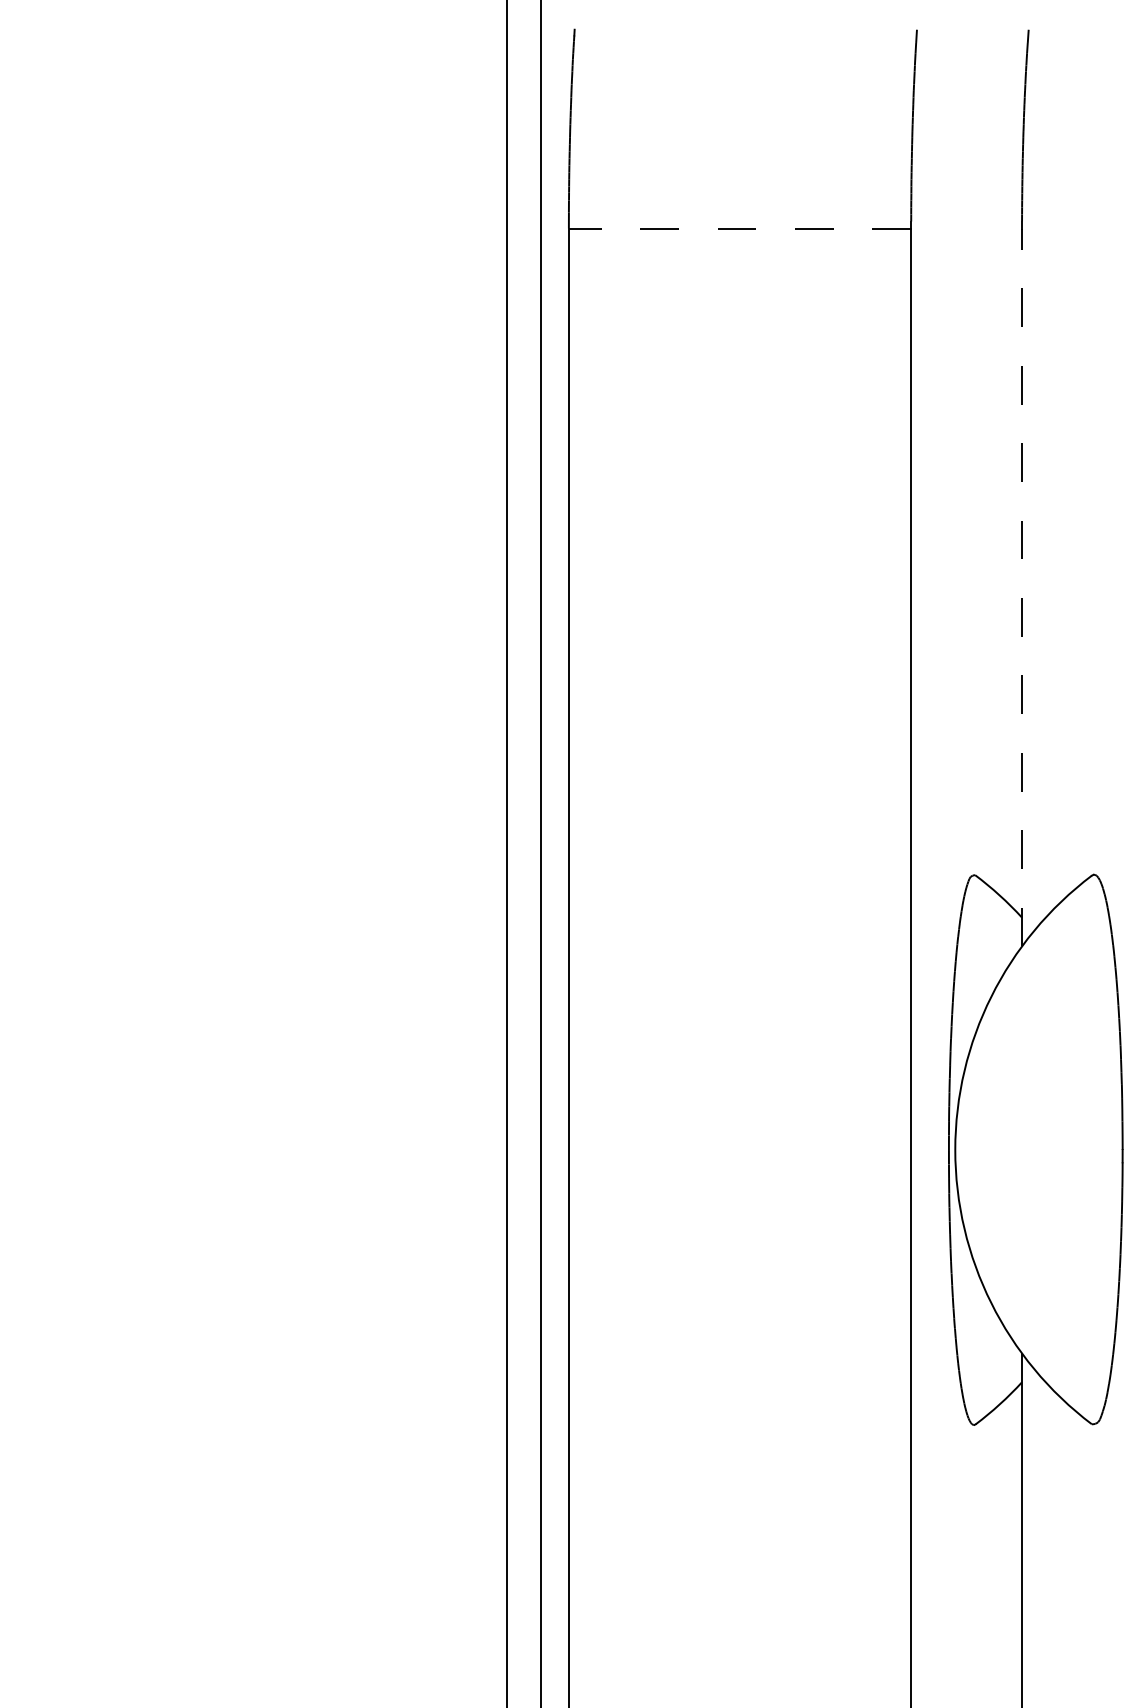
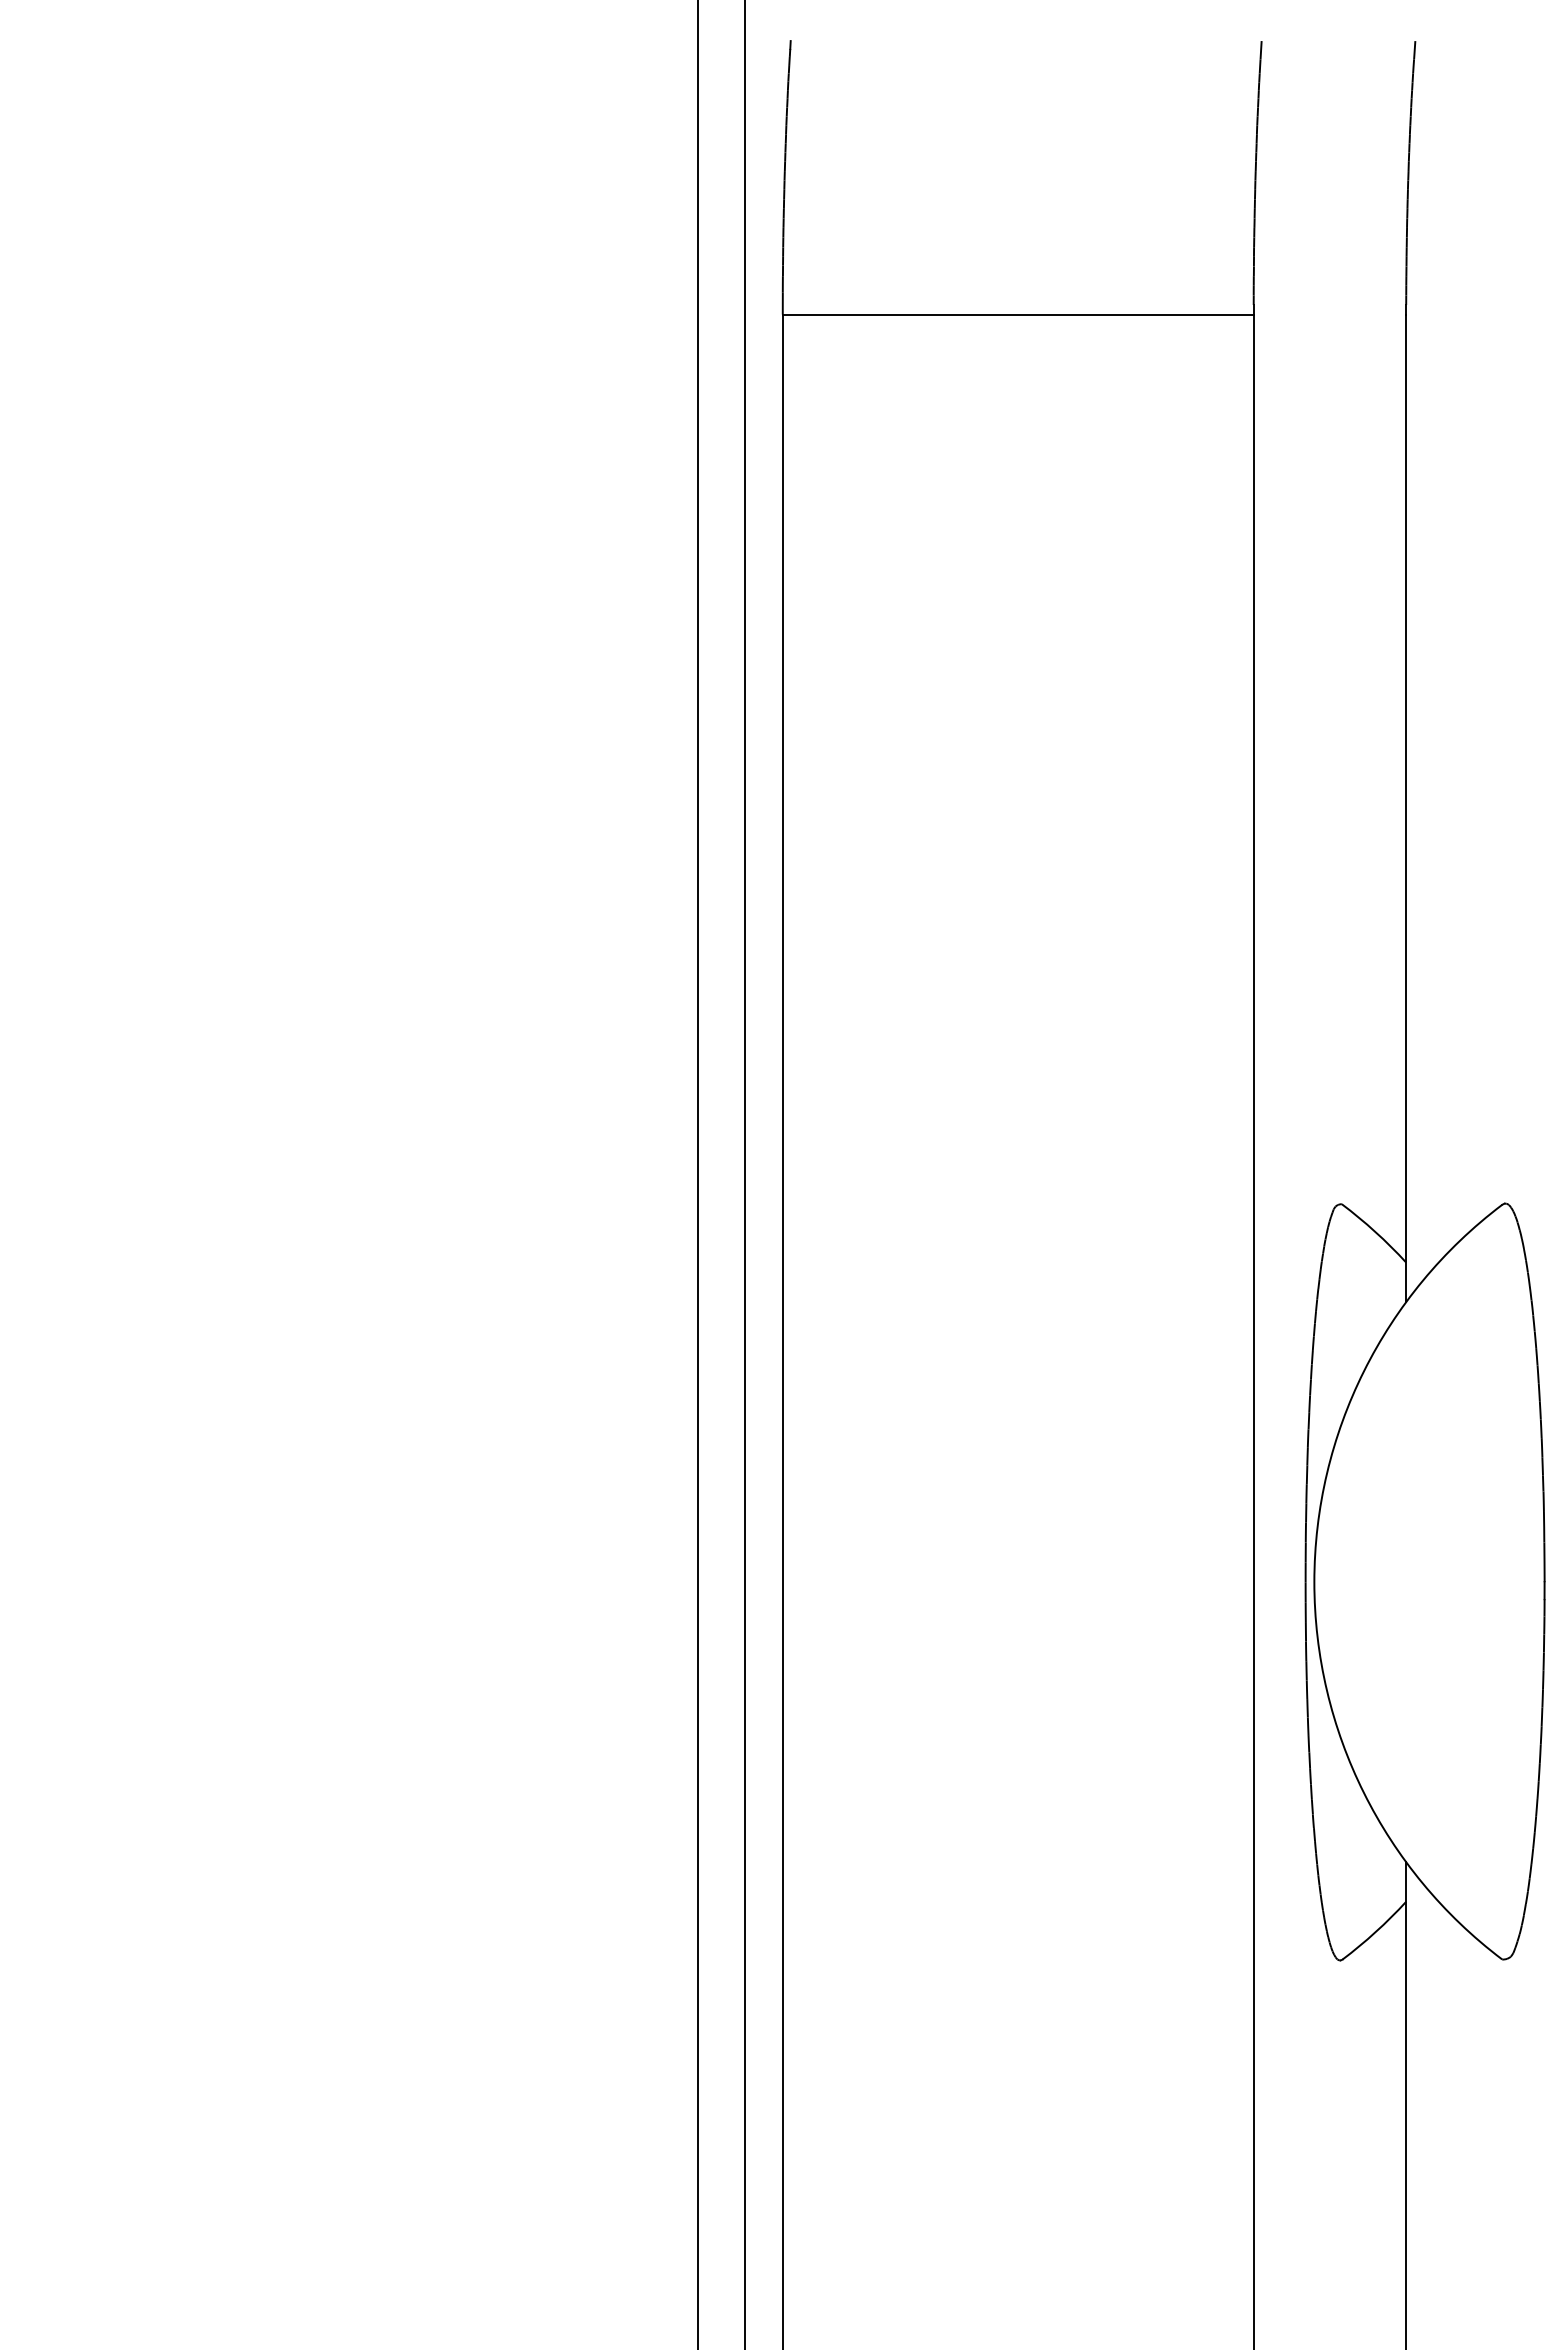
line: (739, 228) -> (1017, 314), dashed -> solid
line: (1022, 587) -> (1406, 808), dashed -> solid

